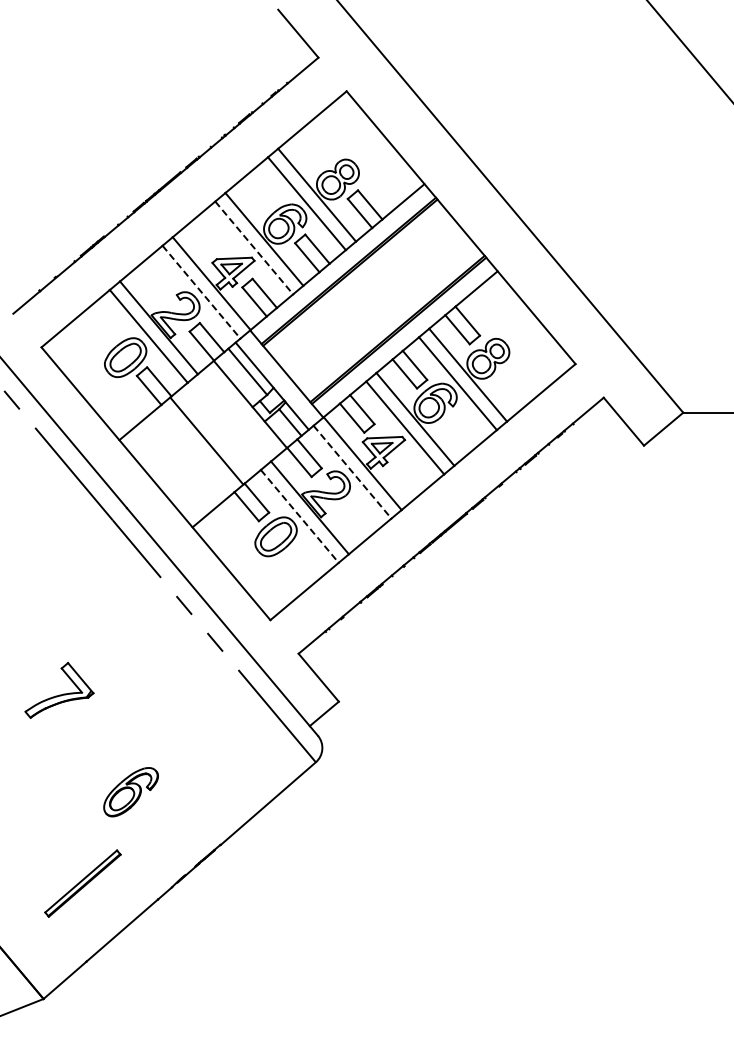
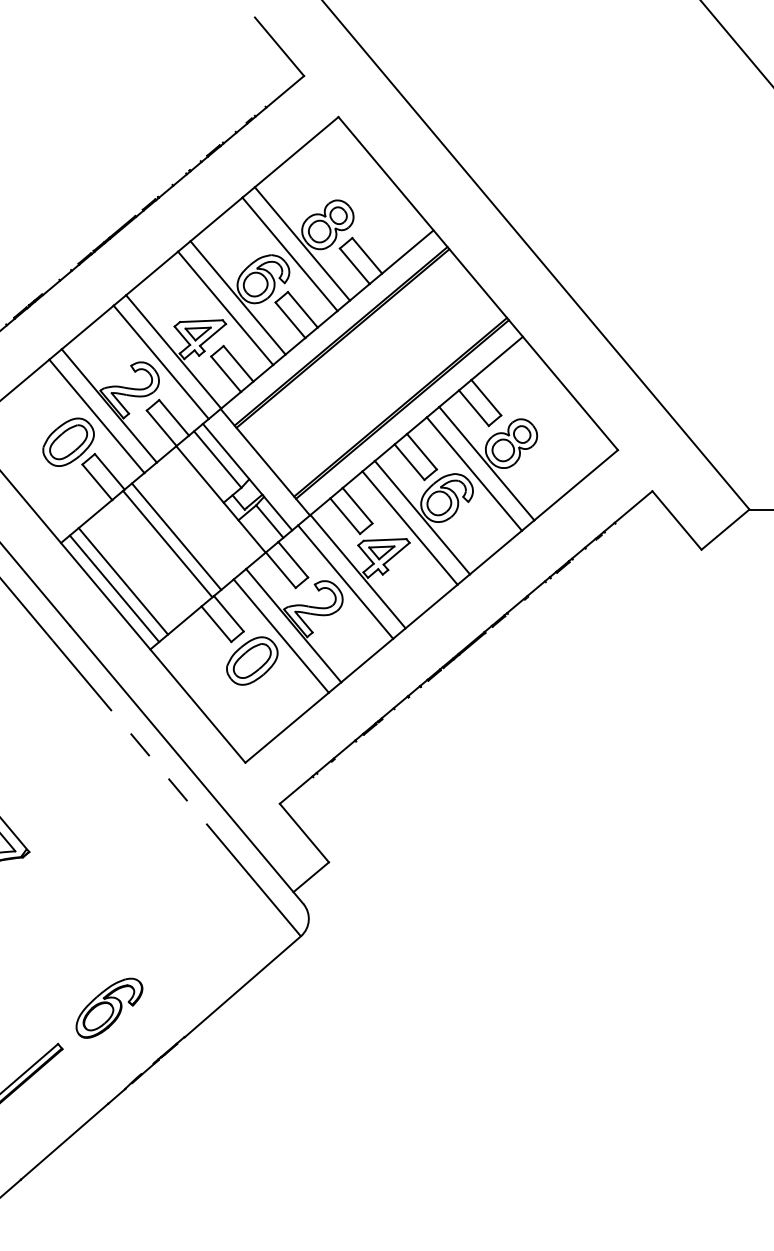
line: (254, 247) -> (225, 307), dashed -> solid
line: (201, 292) -> (161, 362), dashed -> solid
line: (213, 434) -> (175, 536), added
line: (170, 471) -> (123, 581), added
line: (352, 472) -> (345, 582), dashed -> solid
line: (162, 477) -> (113, 588), added
line: (299, 516) -> (280, 636), dashed -> solid
part: (130, 792) -> (108, 1008), moved

